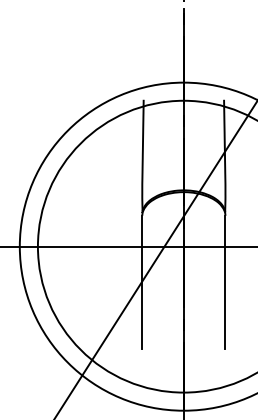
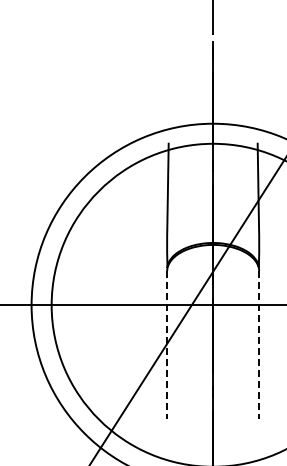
line: (142, 282) -> (167, 344), solid -> dashed
line: (225, 282) -> (259, 344), solid -> dashed

